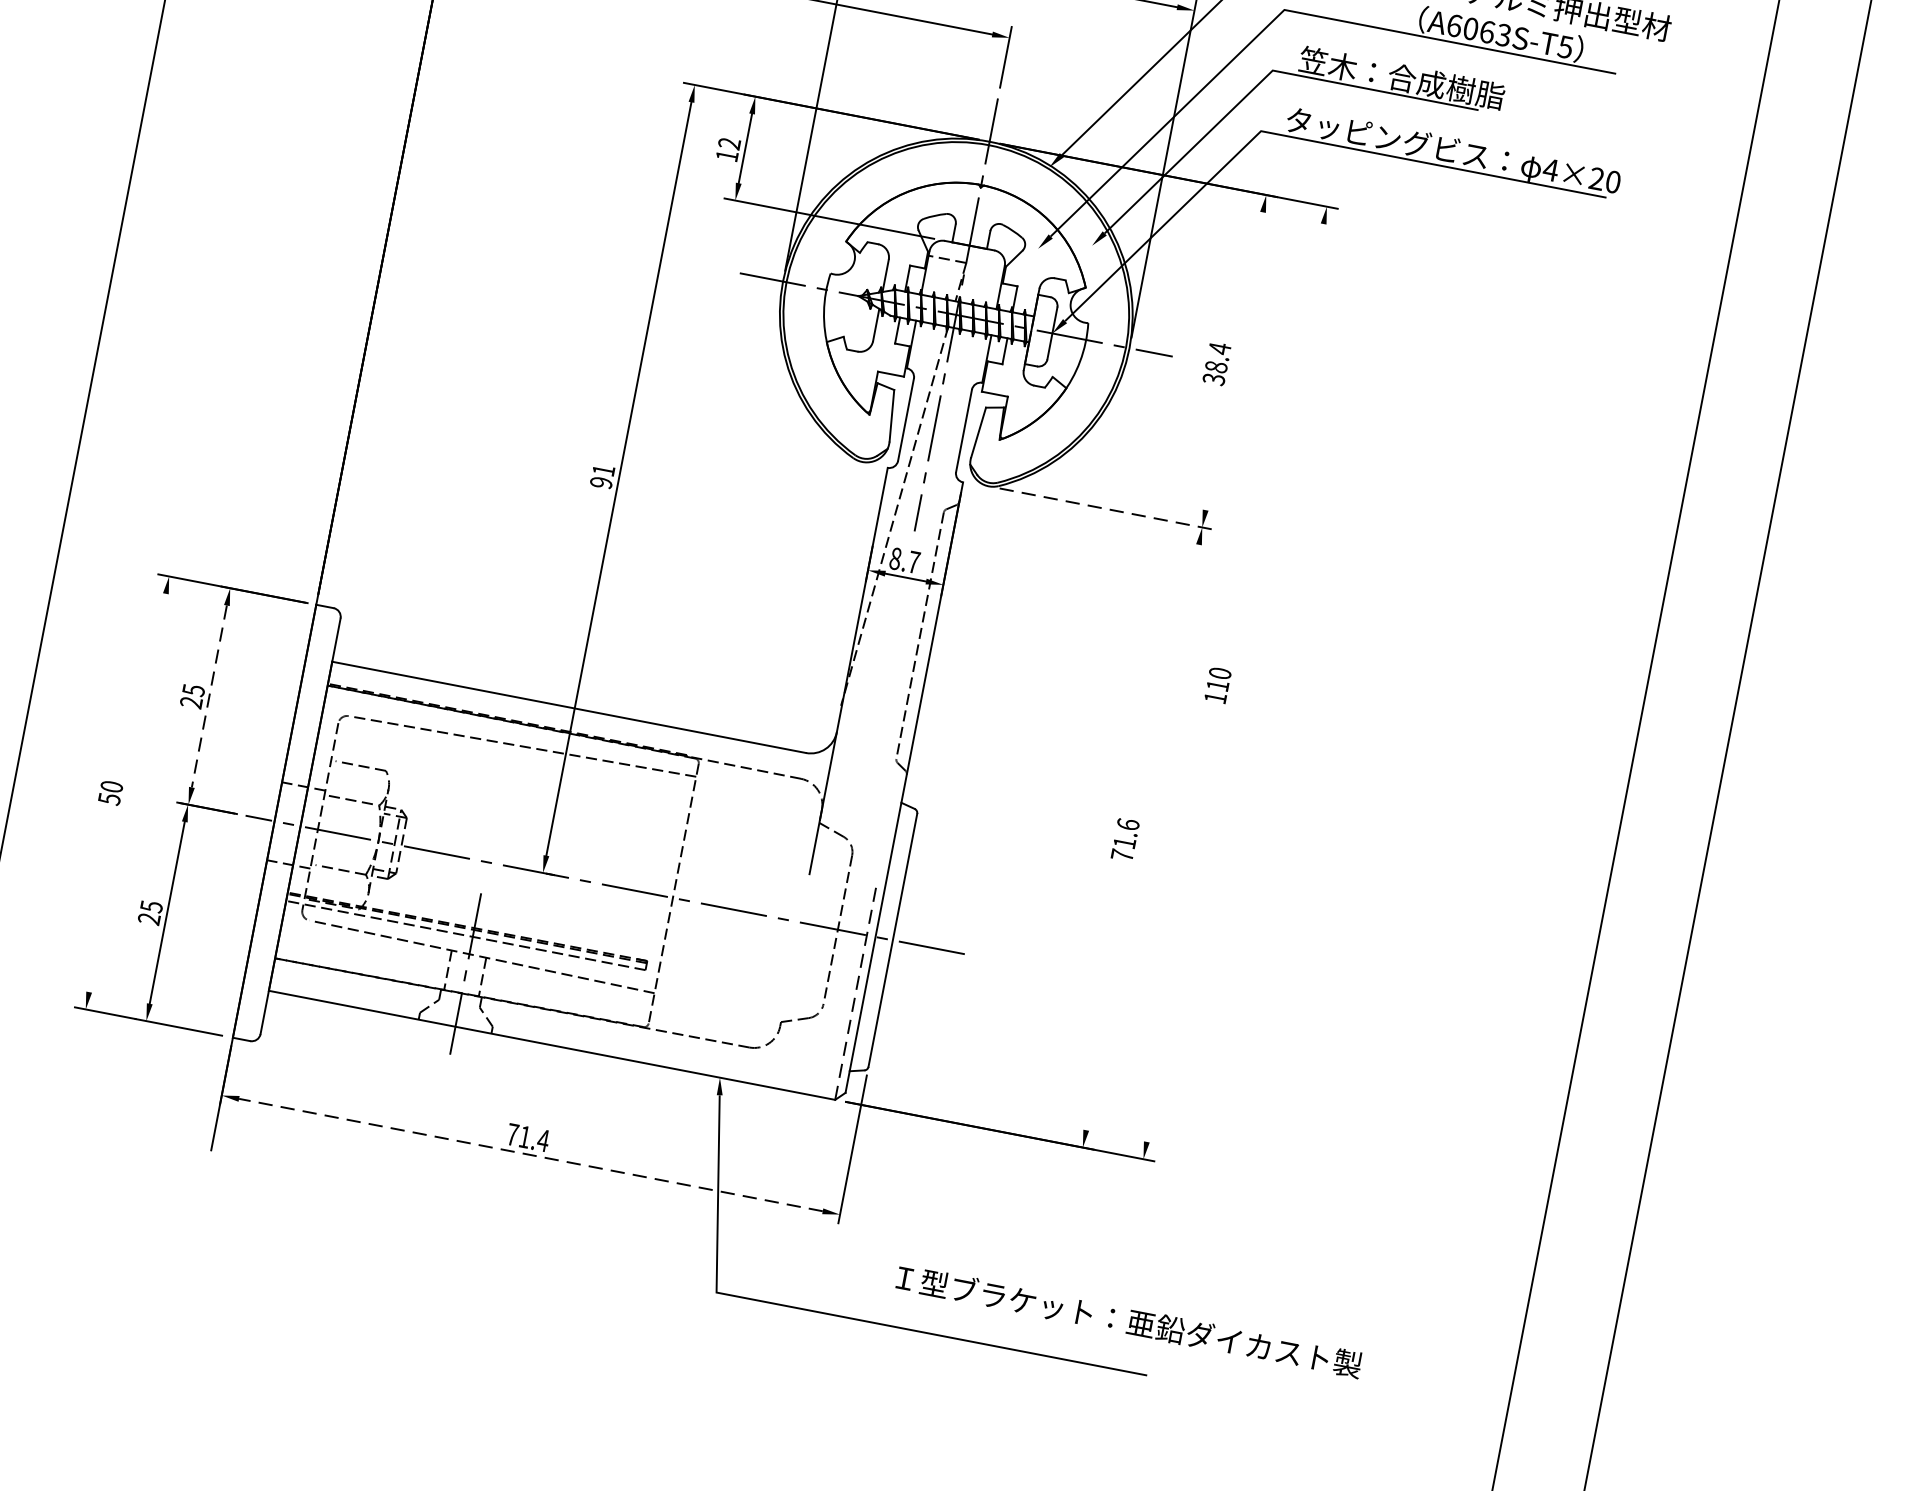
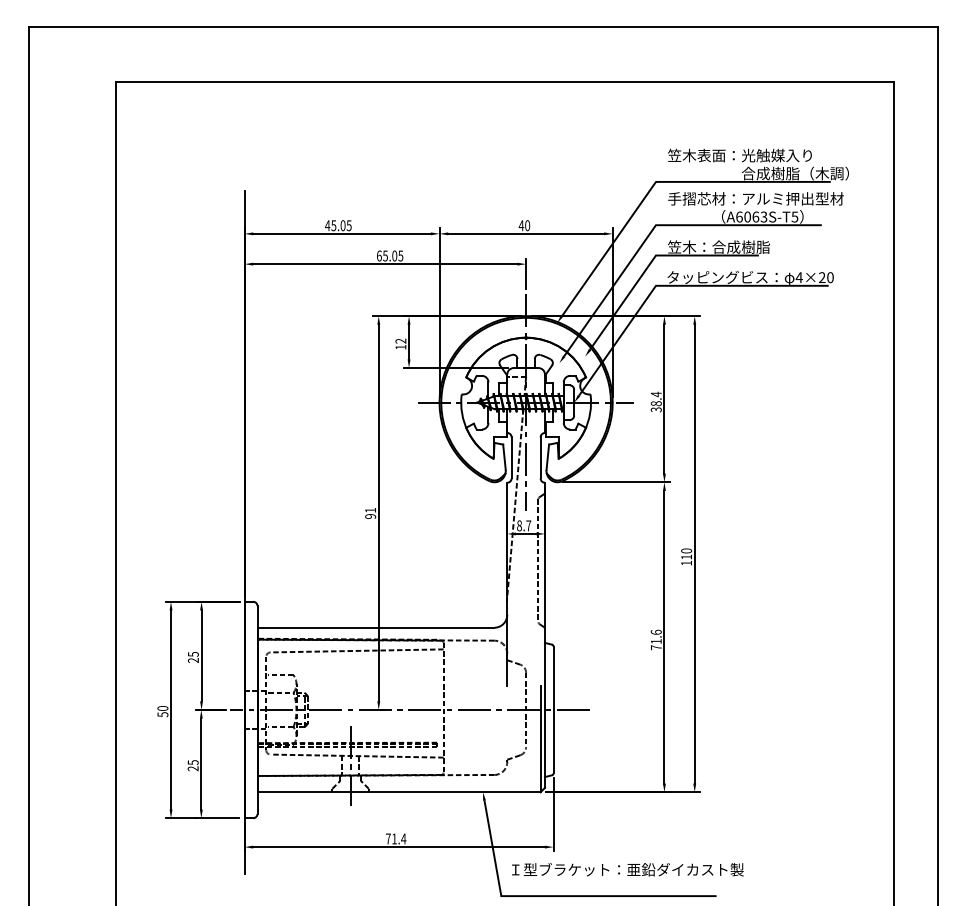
line: (1234, 359) -> (664, 398), added
line: (1106, 509) -> (616, 482), dashed -> solid
line: (1235, 681) -> (694, 553), added
line: (209, 697) -> (201, 656), dashed -> solid
line: (128, 792) -> (171, 709), added
line: (1143, 836) -> (664, 636), added
line: (855, 992) -> (540, 738), dashed -> solid
line: (531, 1156) -> (399, 847), dashed -> solid
text: (1128, 1320) -> (627, 869), moved

